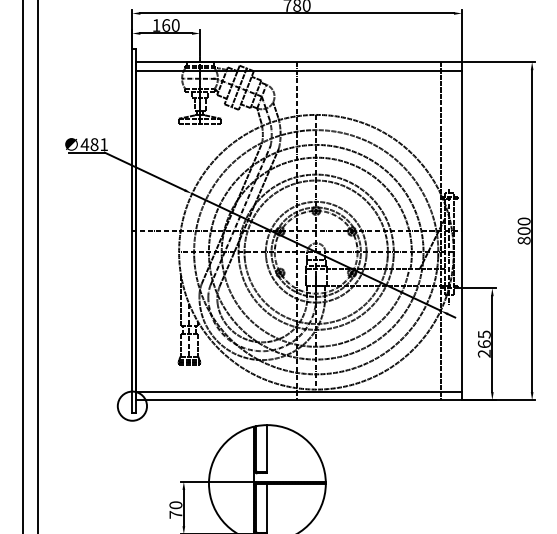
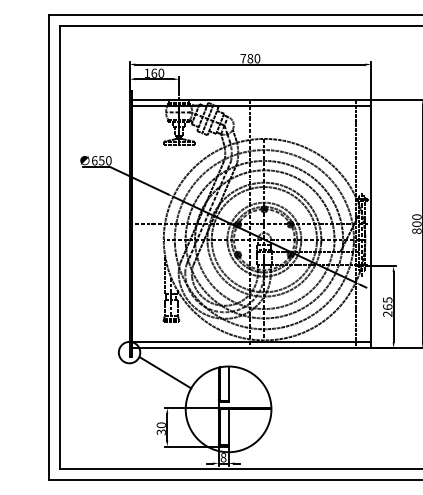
text: (94, 144) -> (101, 160), 481 -> 650
line: (181, 433) -> (165, 372), added
text: (174, 515) -> (160, 432), 70 -> 30

